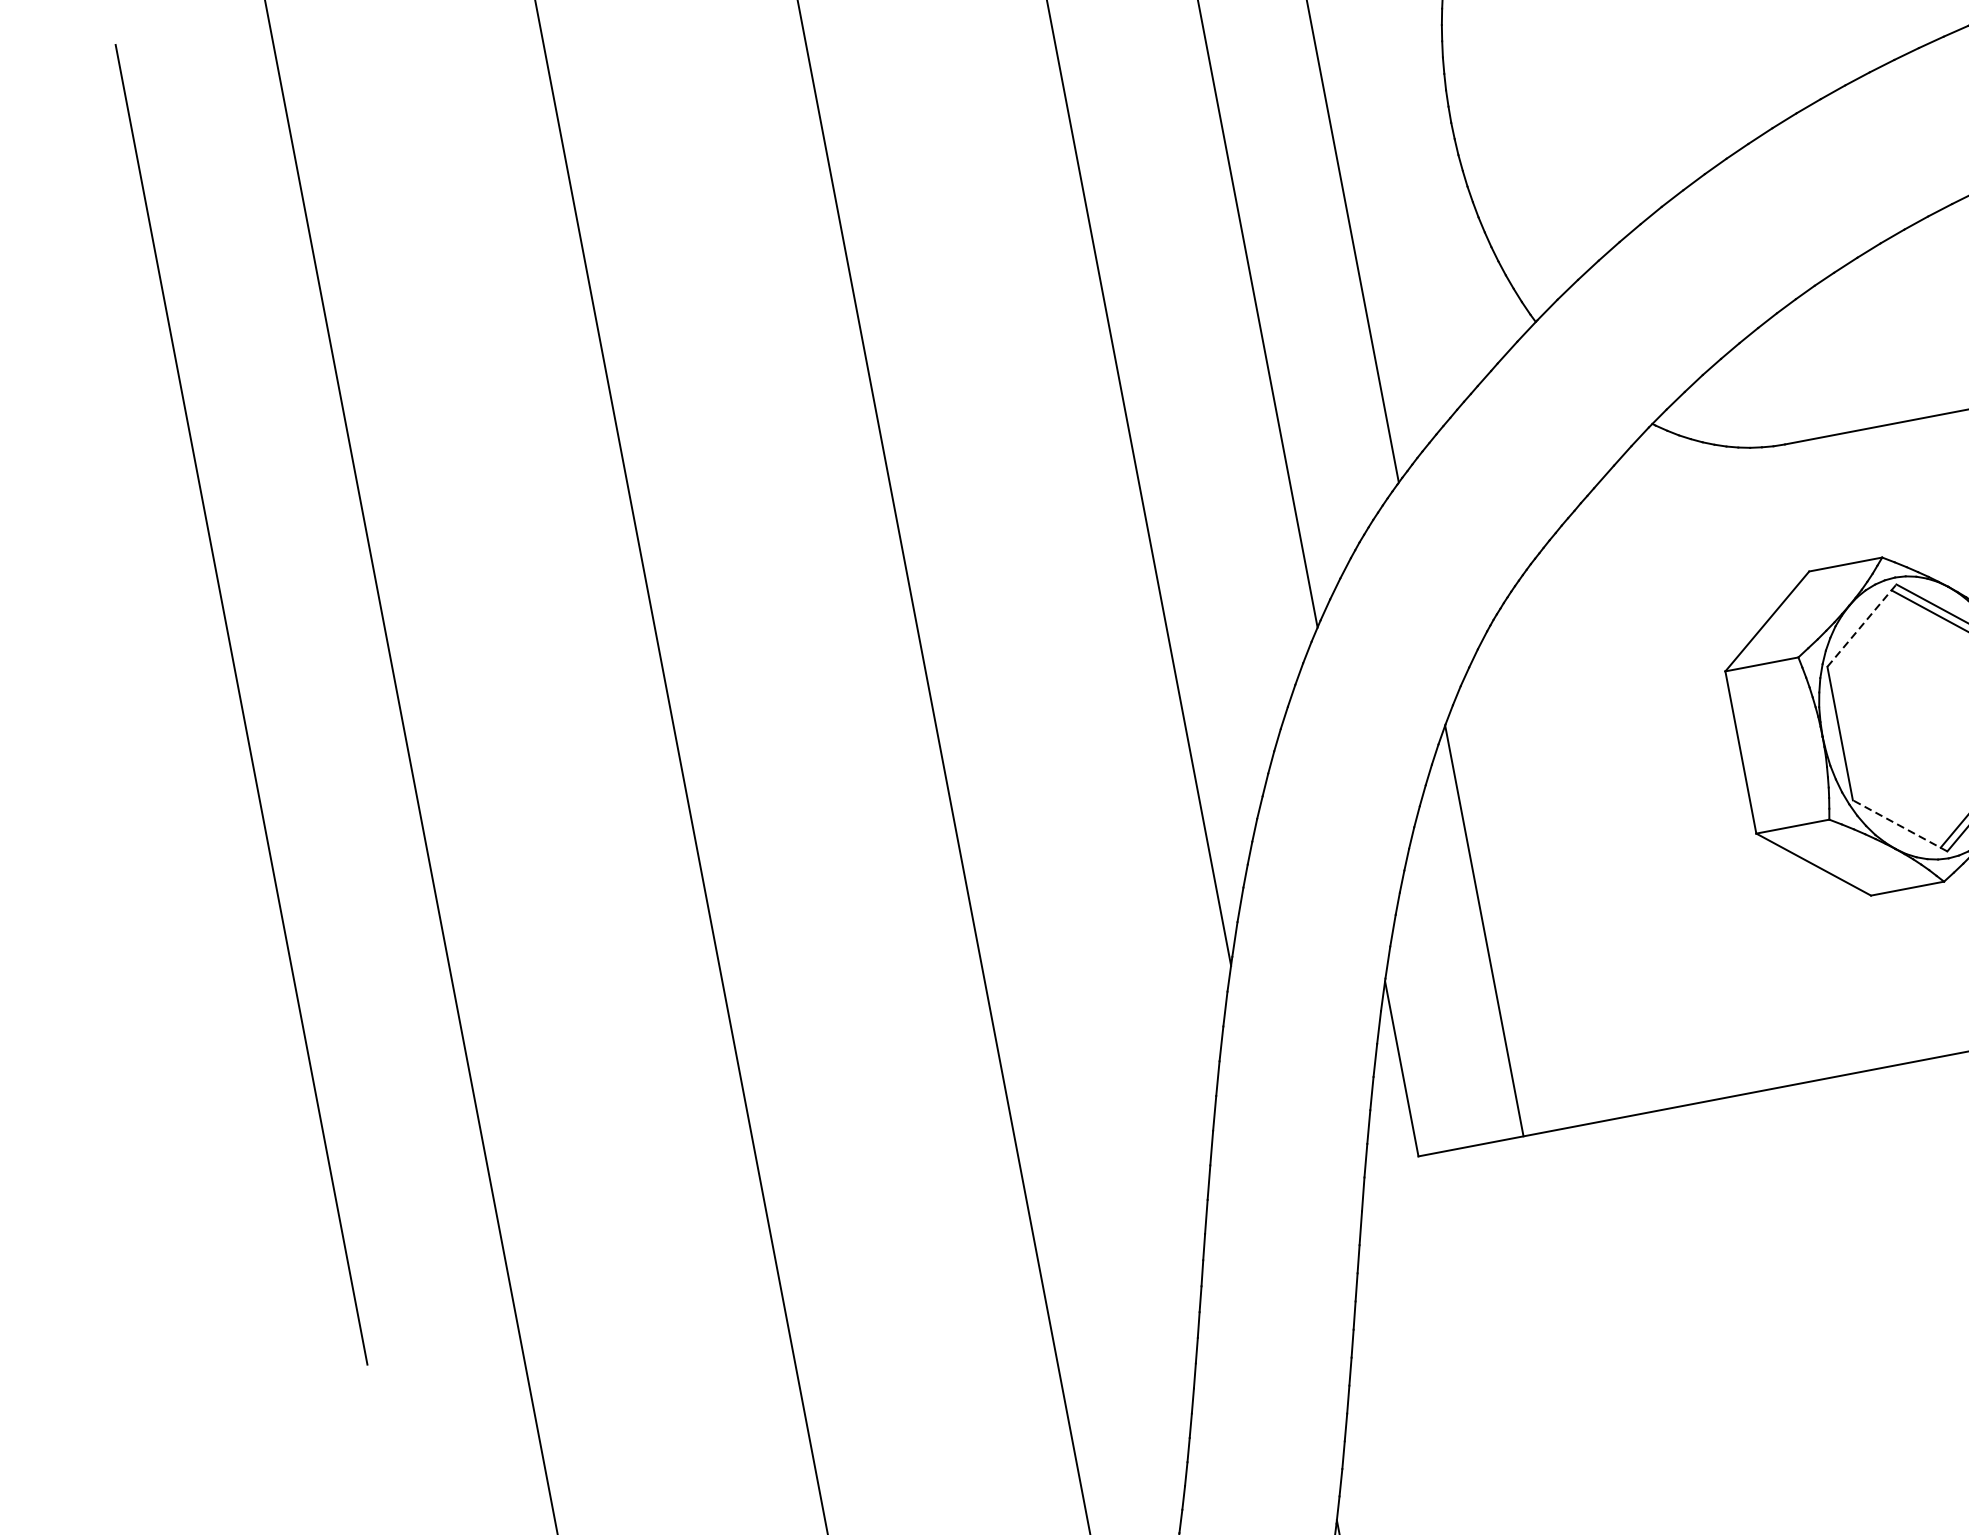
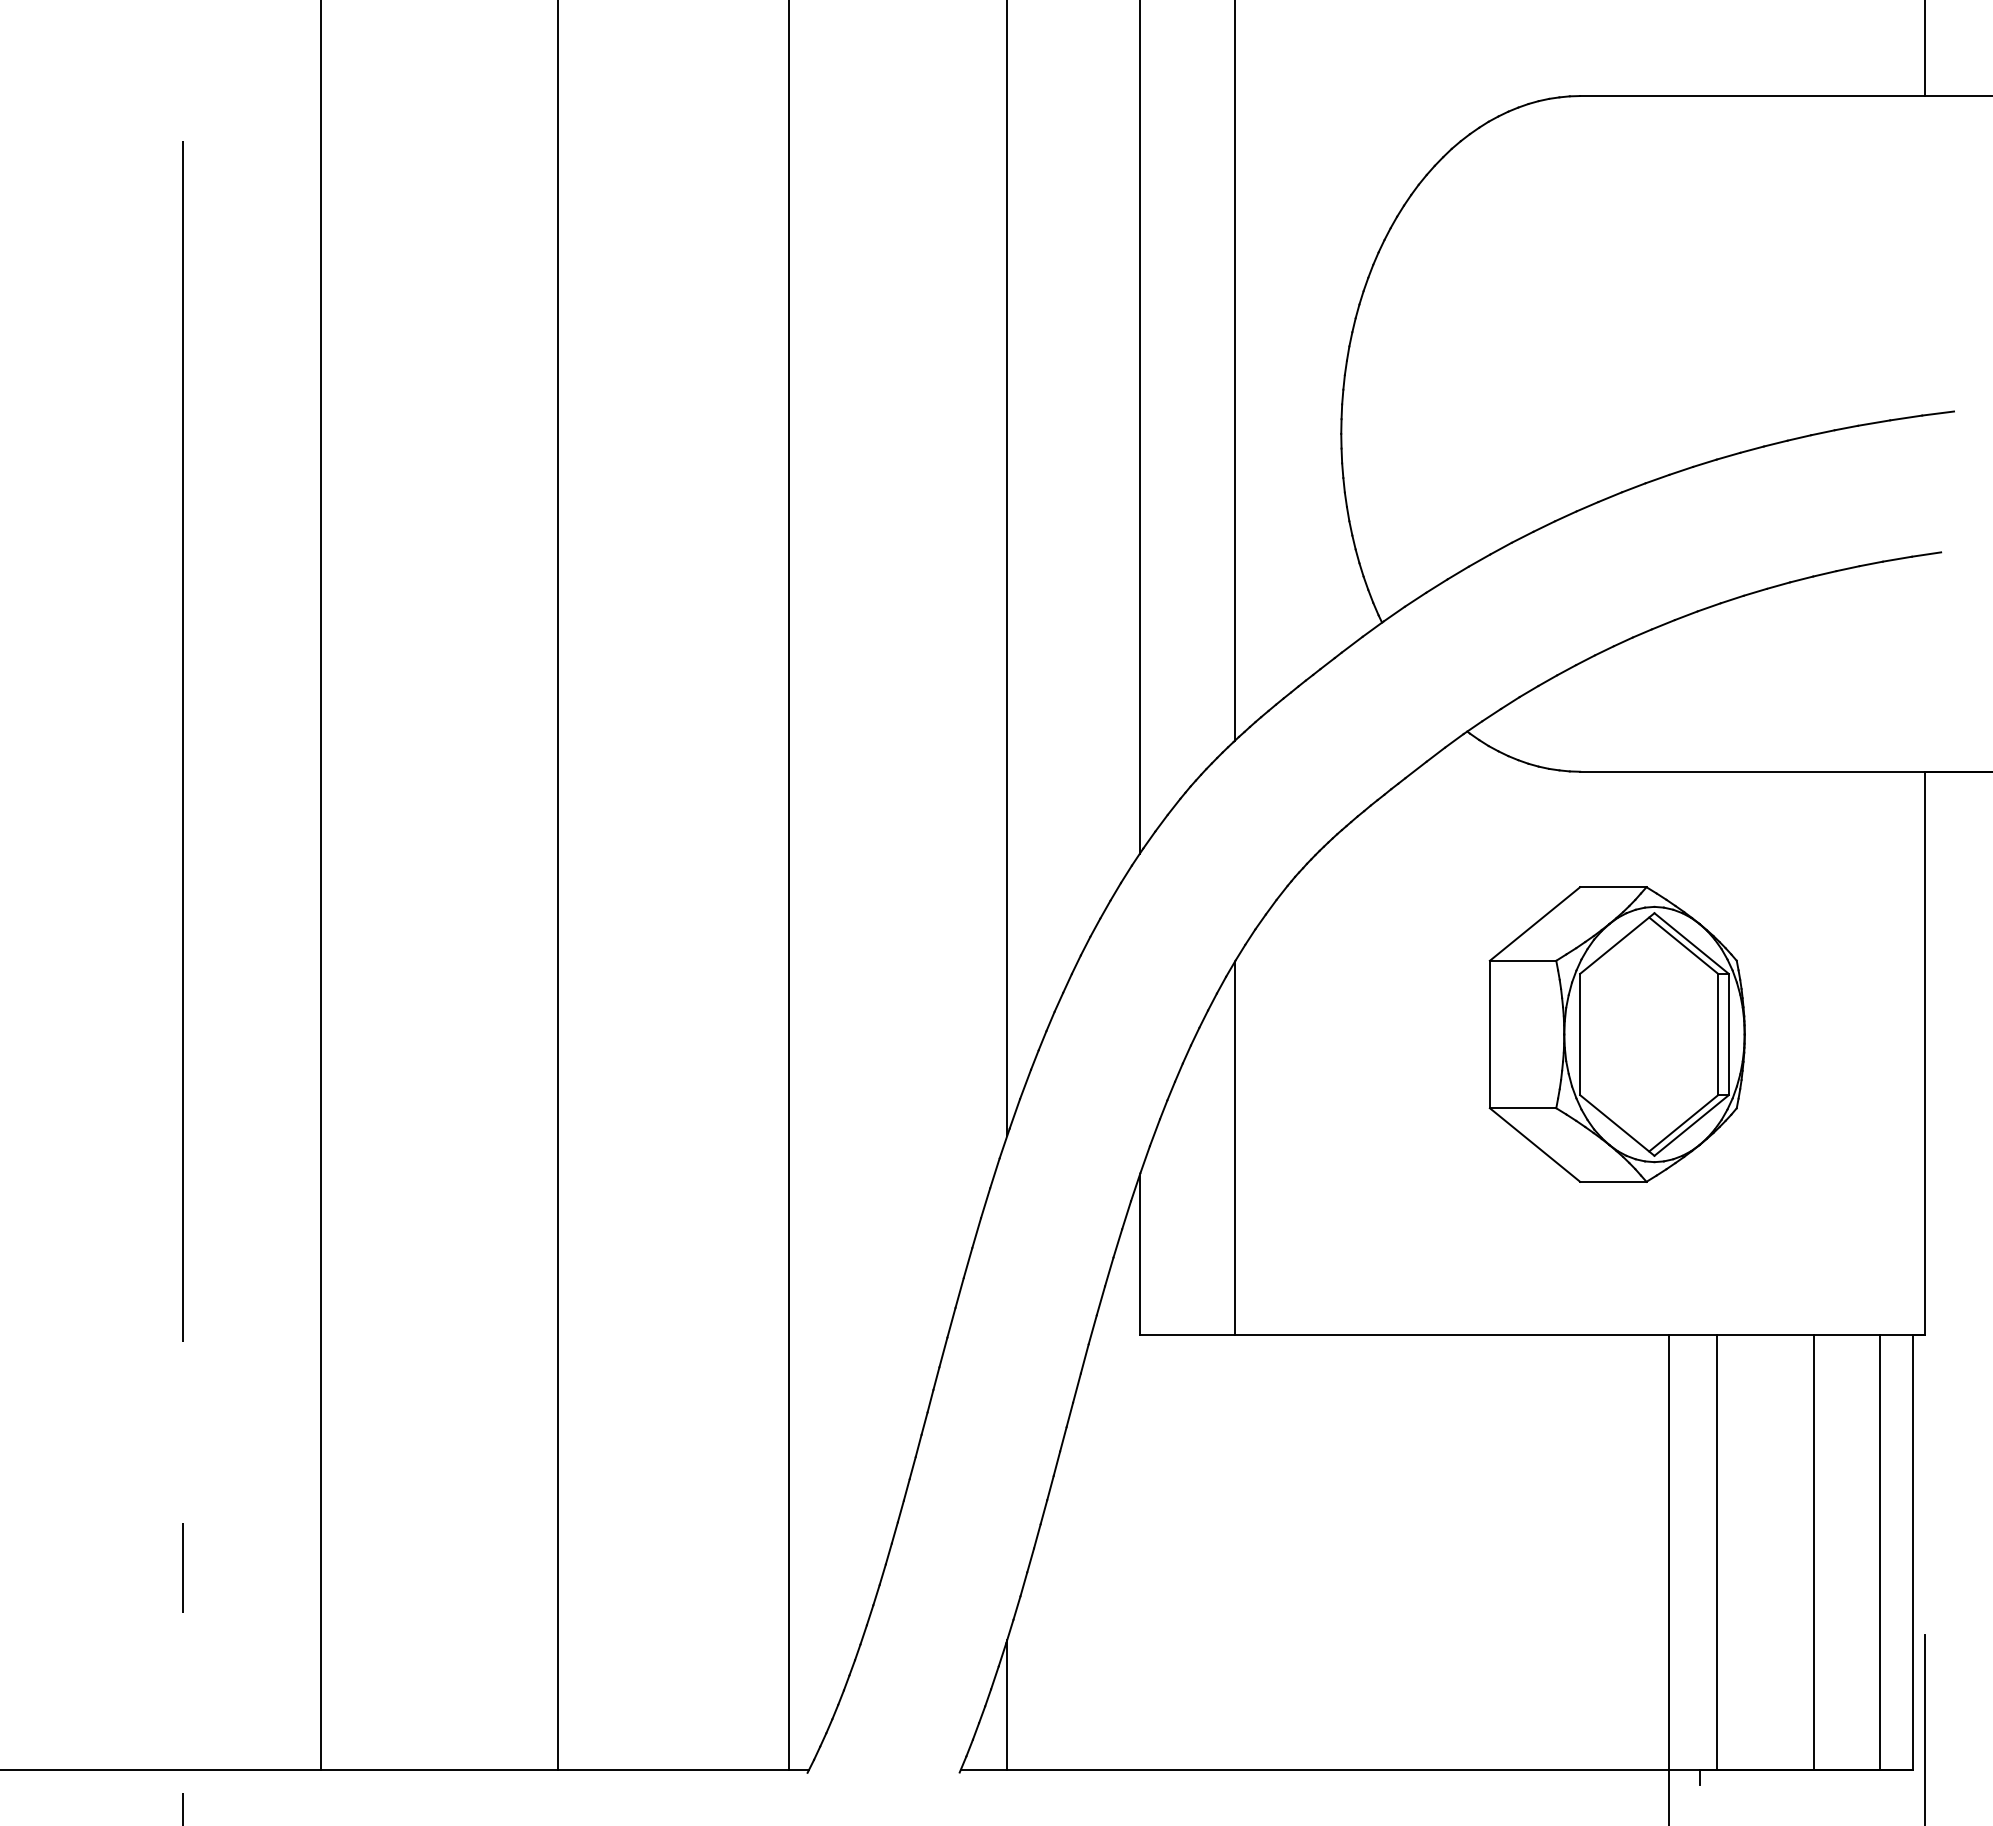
line: (1862, 625) -> (1617, 943), dashed -> solid
line: (1900, 825) -> (1617, 1125), dashed -> solid

